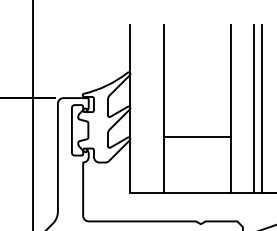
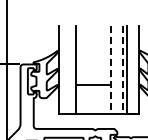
line: (231, 109) -> (111, 70), solid -> dashed
line: (252, 109) -> (122, 70), solid -> dashed

